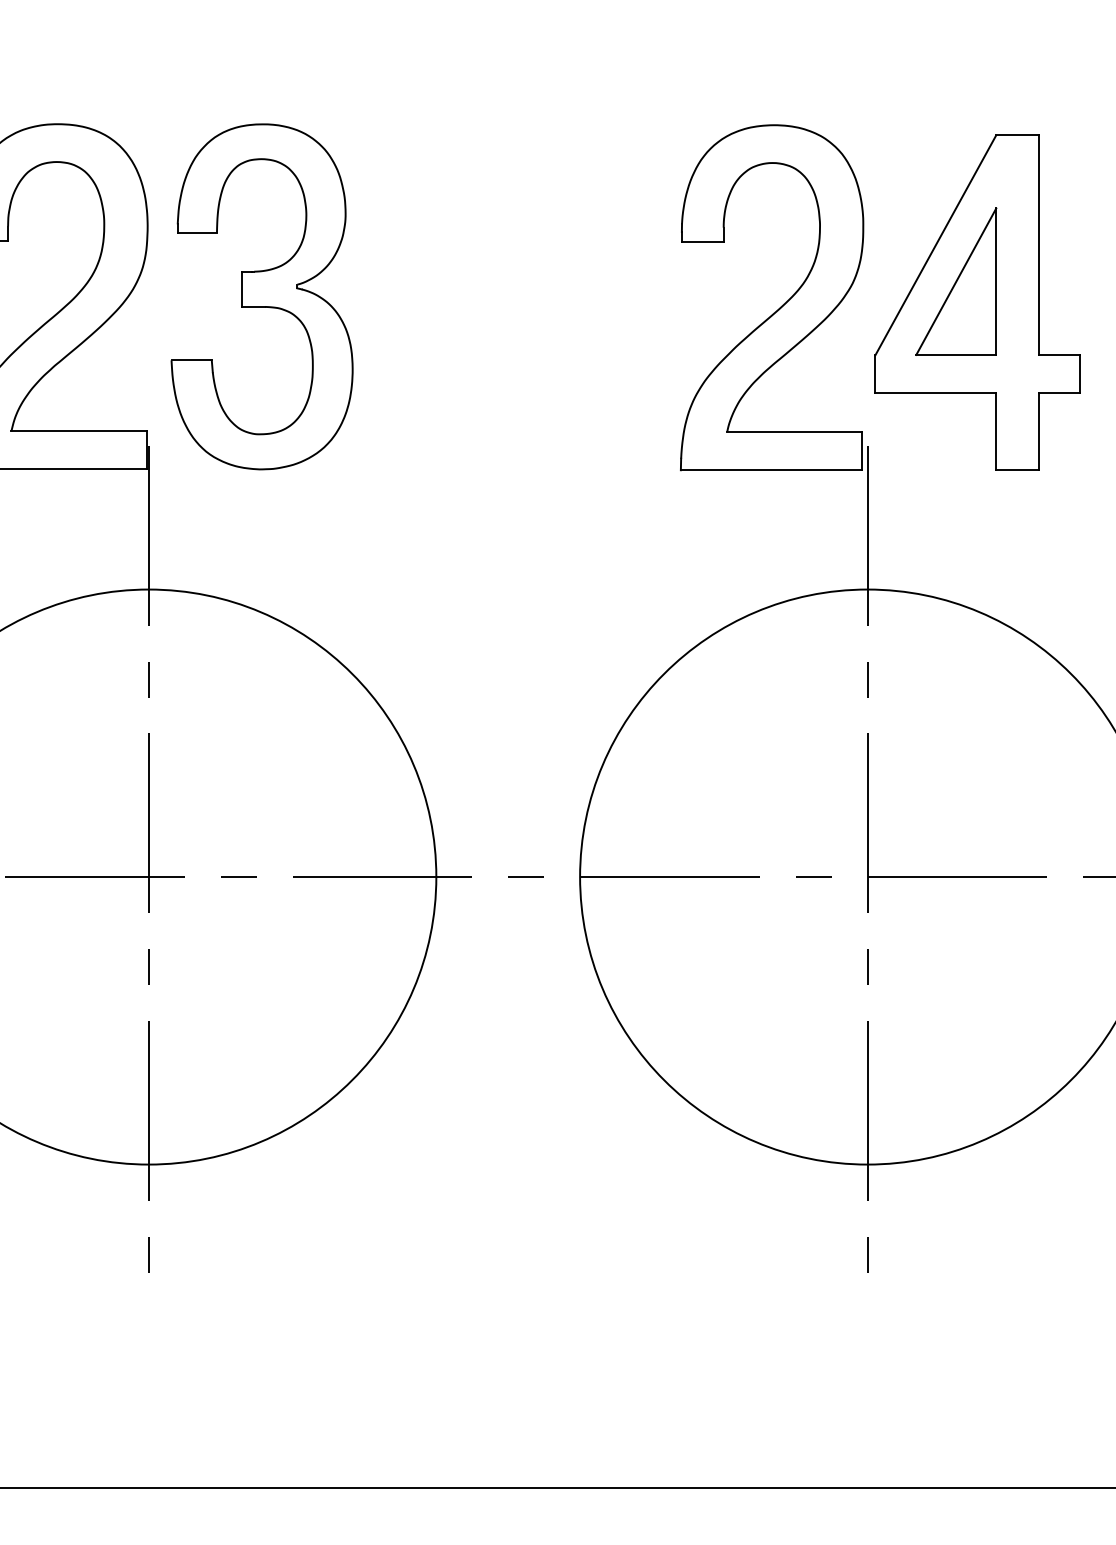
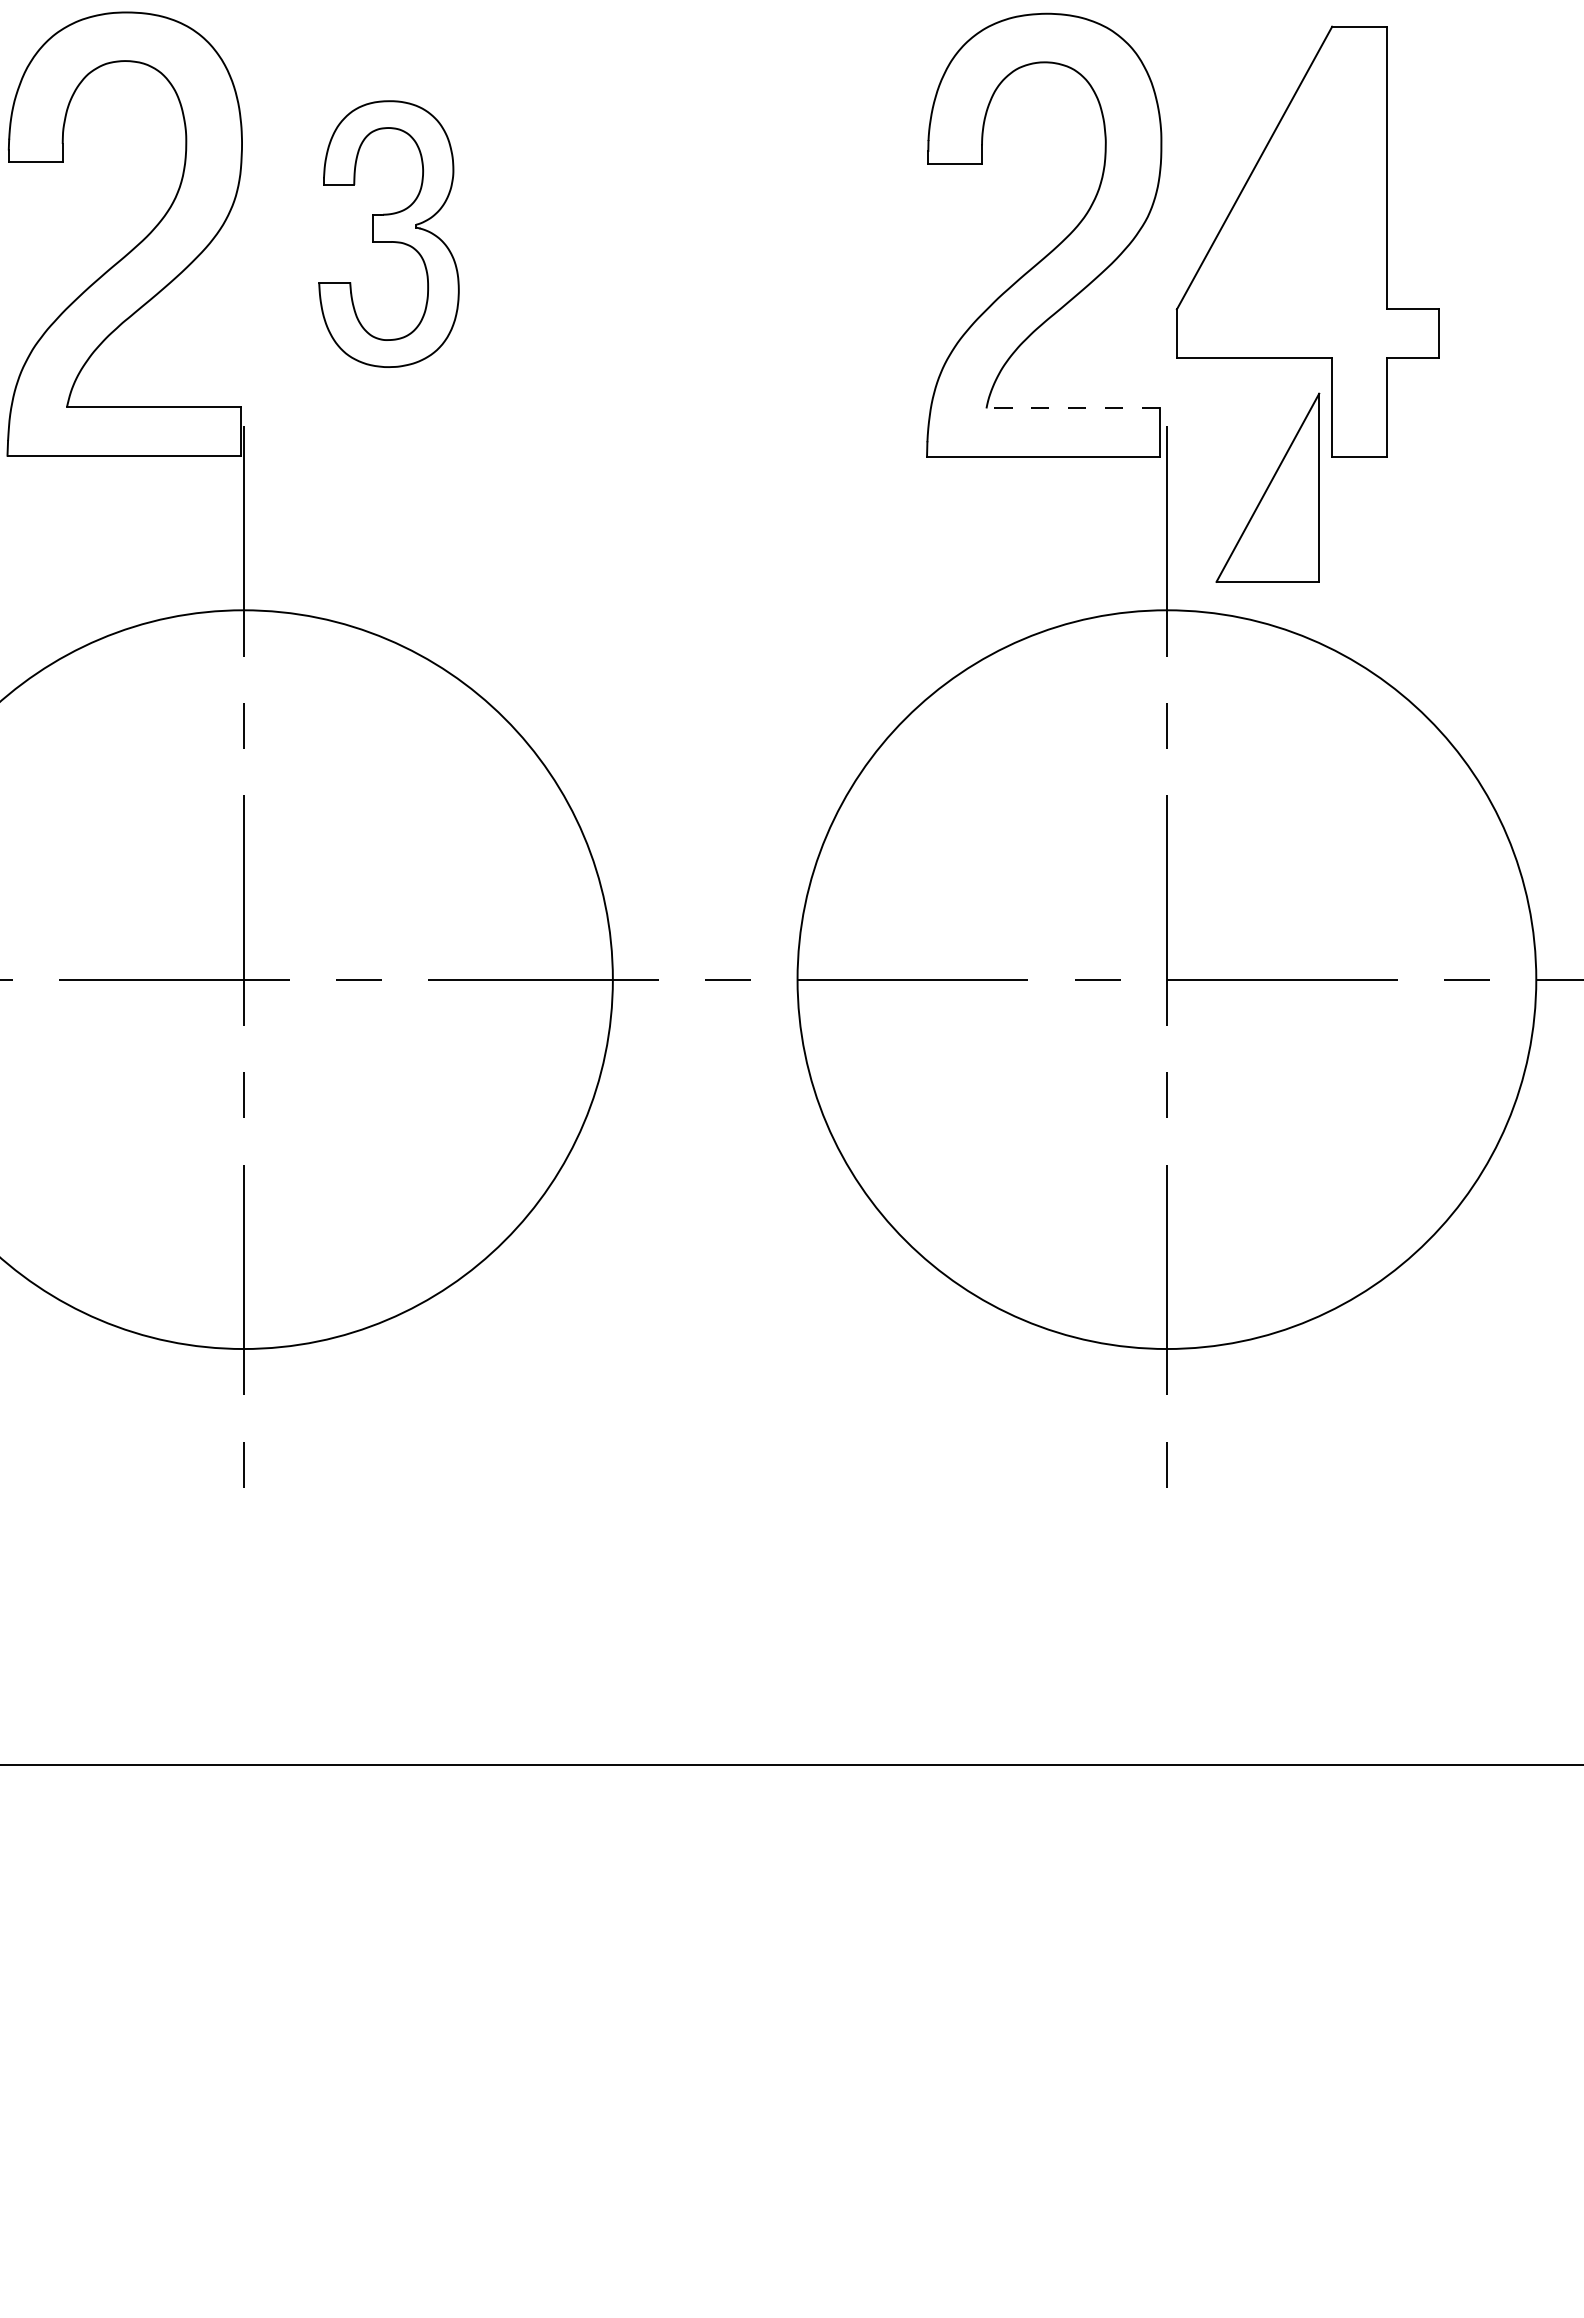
part: (956, 281) -> (1267, 487), moved
part: (261, 296) -> (388, 233), size x0.6
line: (794, 432) -> (1073, 408), solid -> dashed

